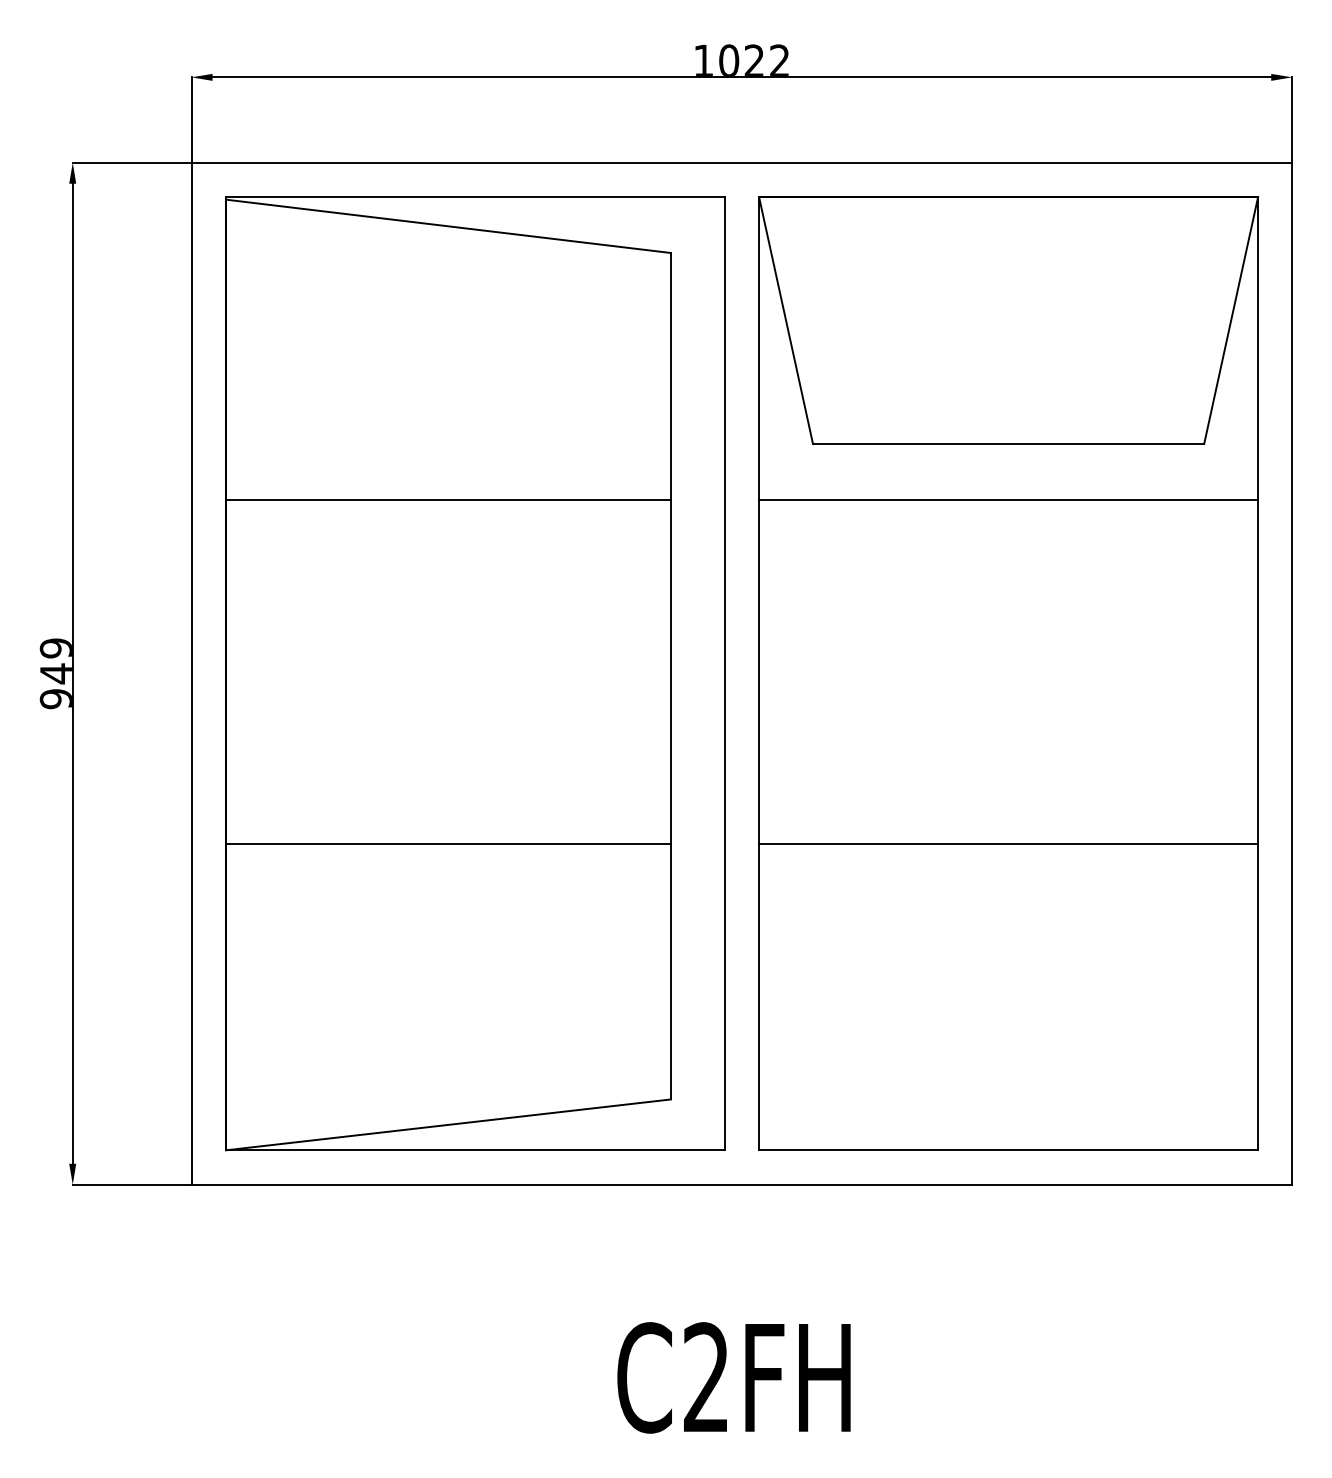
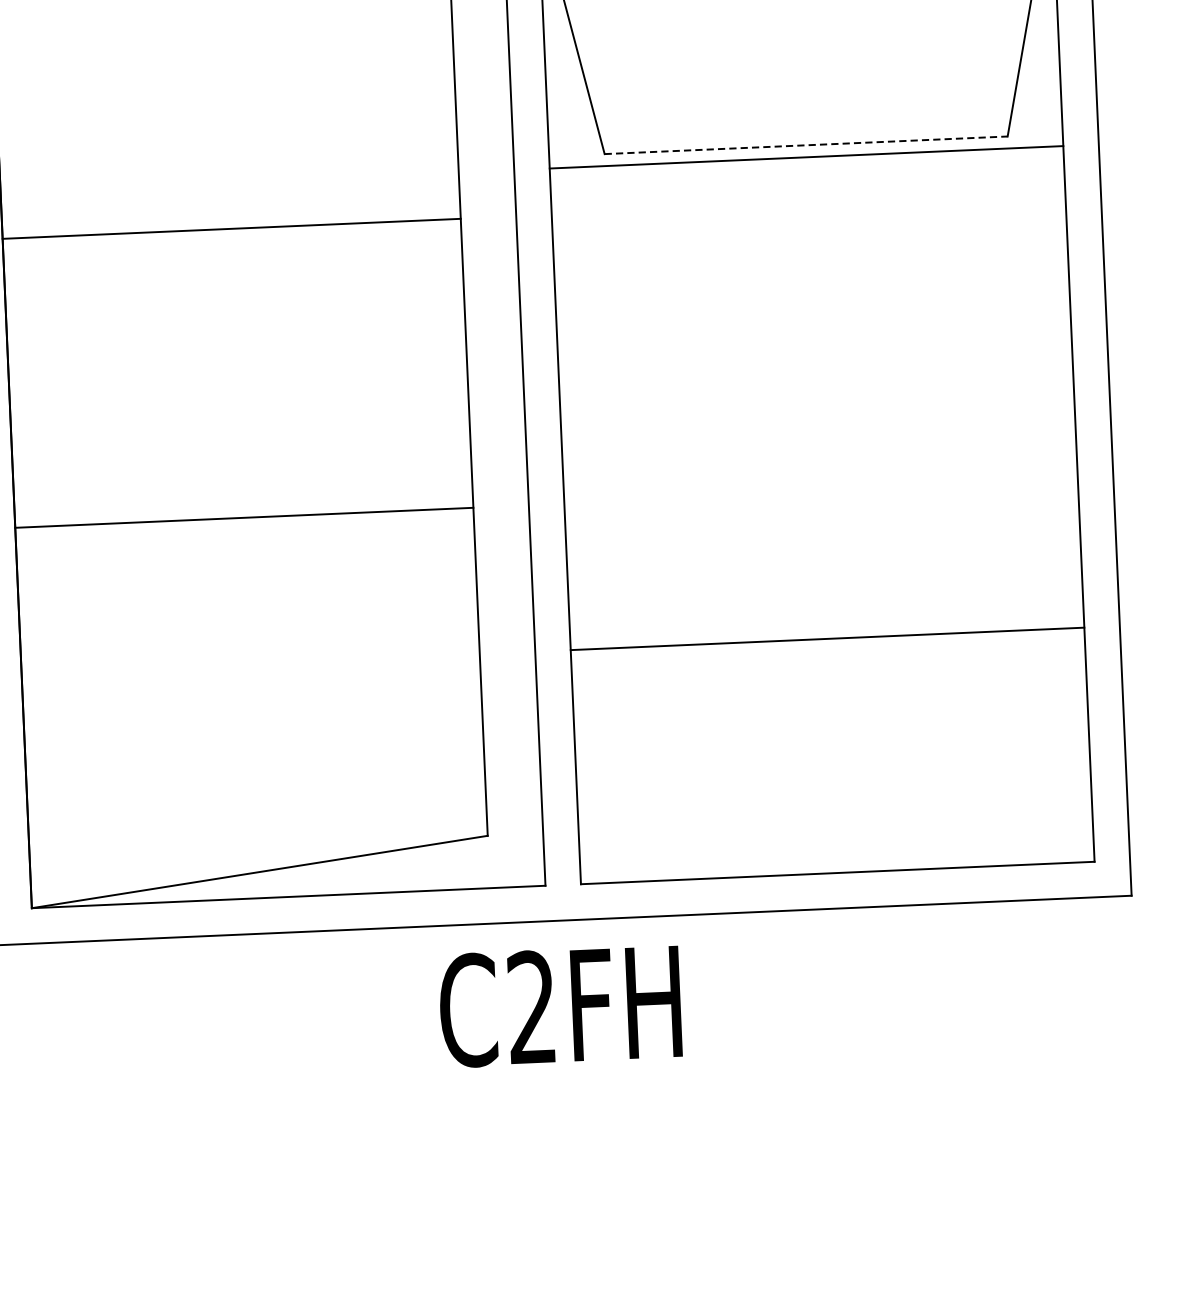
line: (1008, 443) -> (806, 144), solid -> dashed
line: (1008, 500) -> (806, 157), moved
line: (448, 844) -> (244, 518), moved
line: (1008, 844) -> (827, 639), moved
text: (733, 1377) -> (559, 1006), moved

